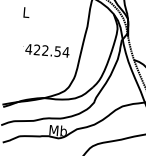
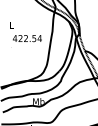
text: (47, 50) -> (27, 38), moved

